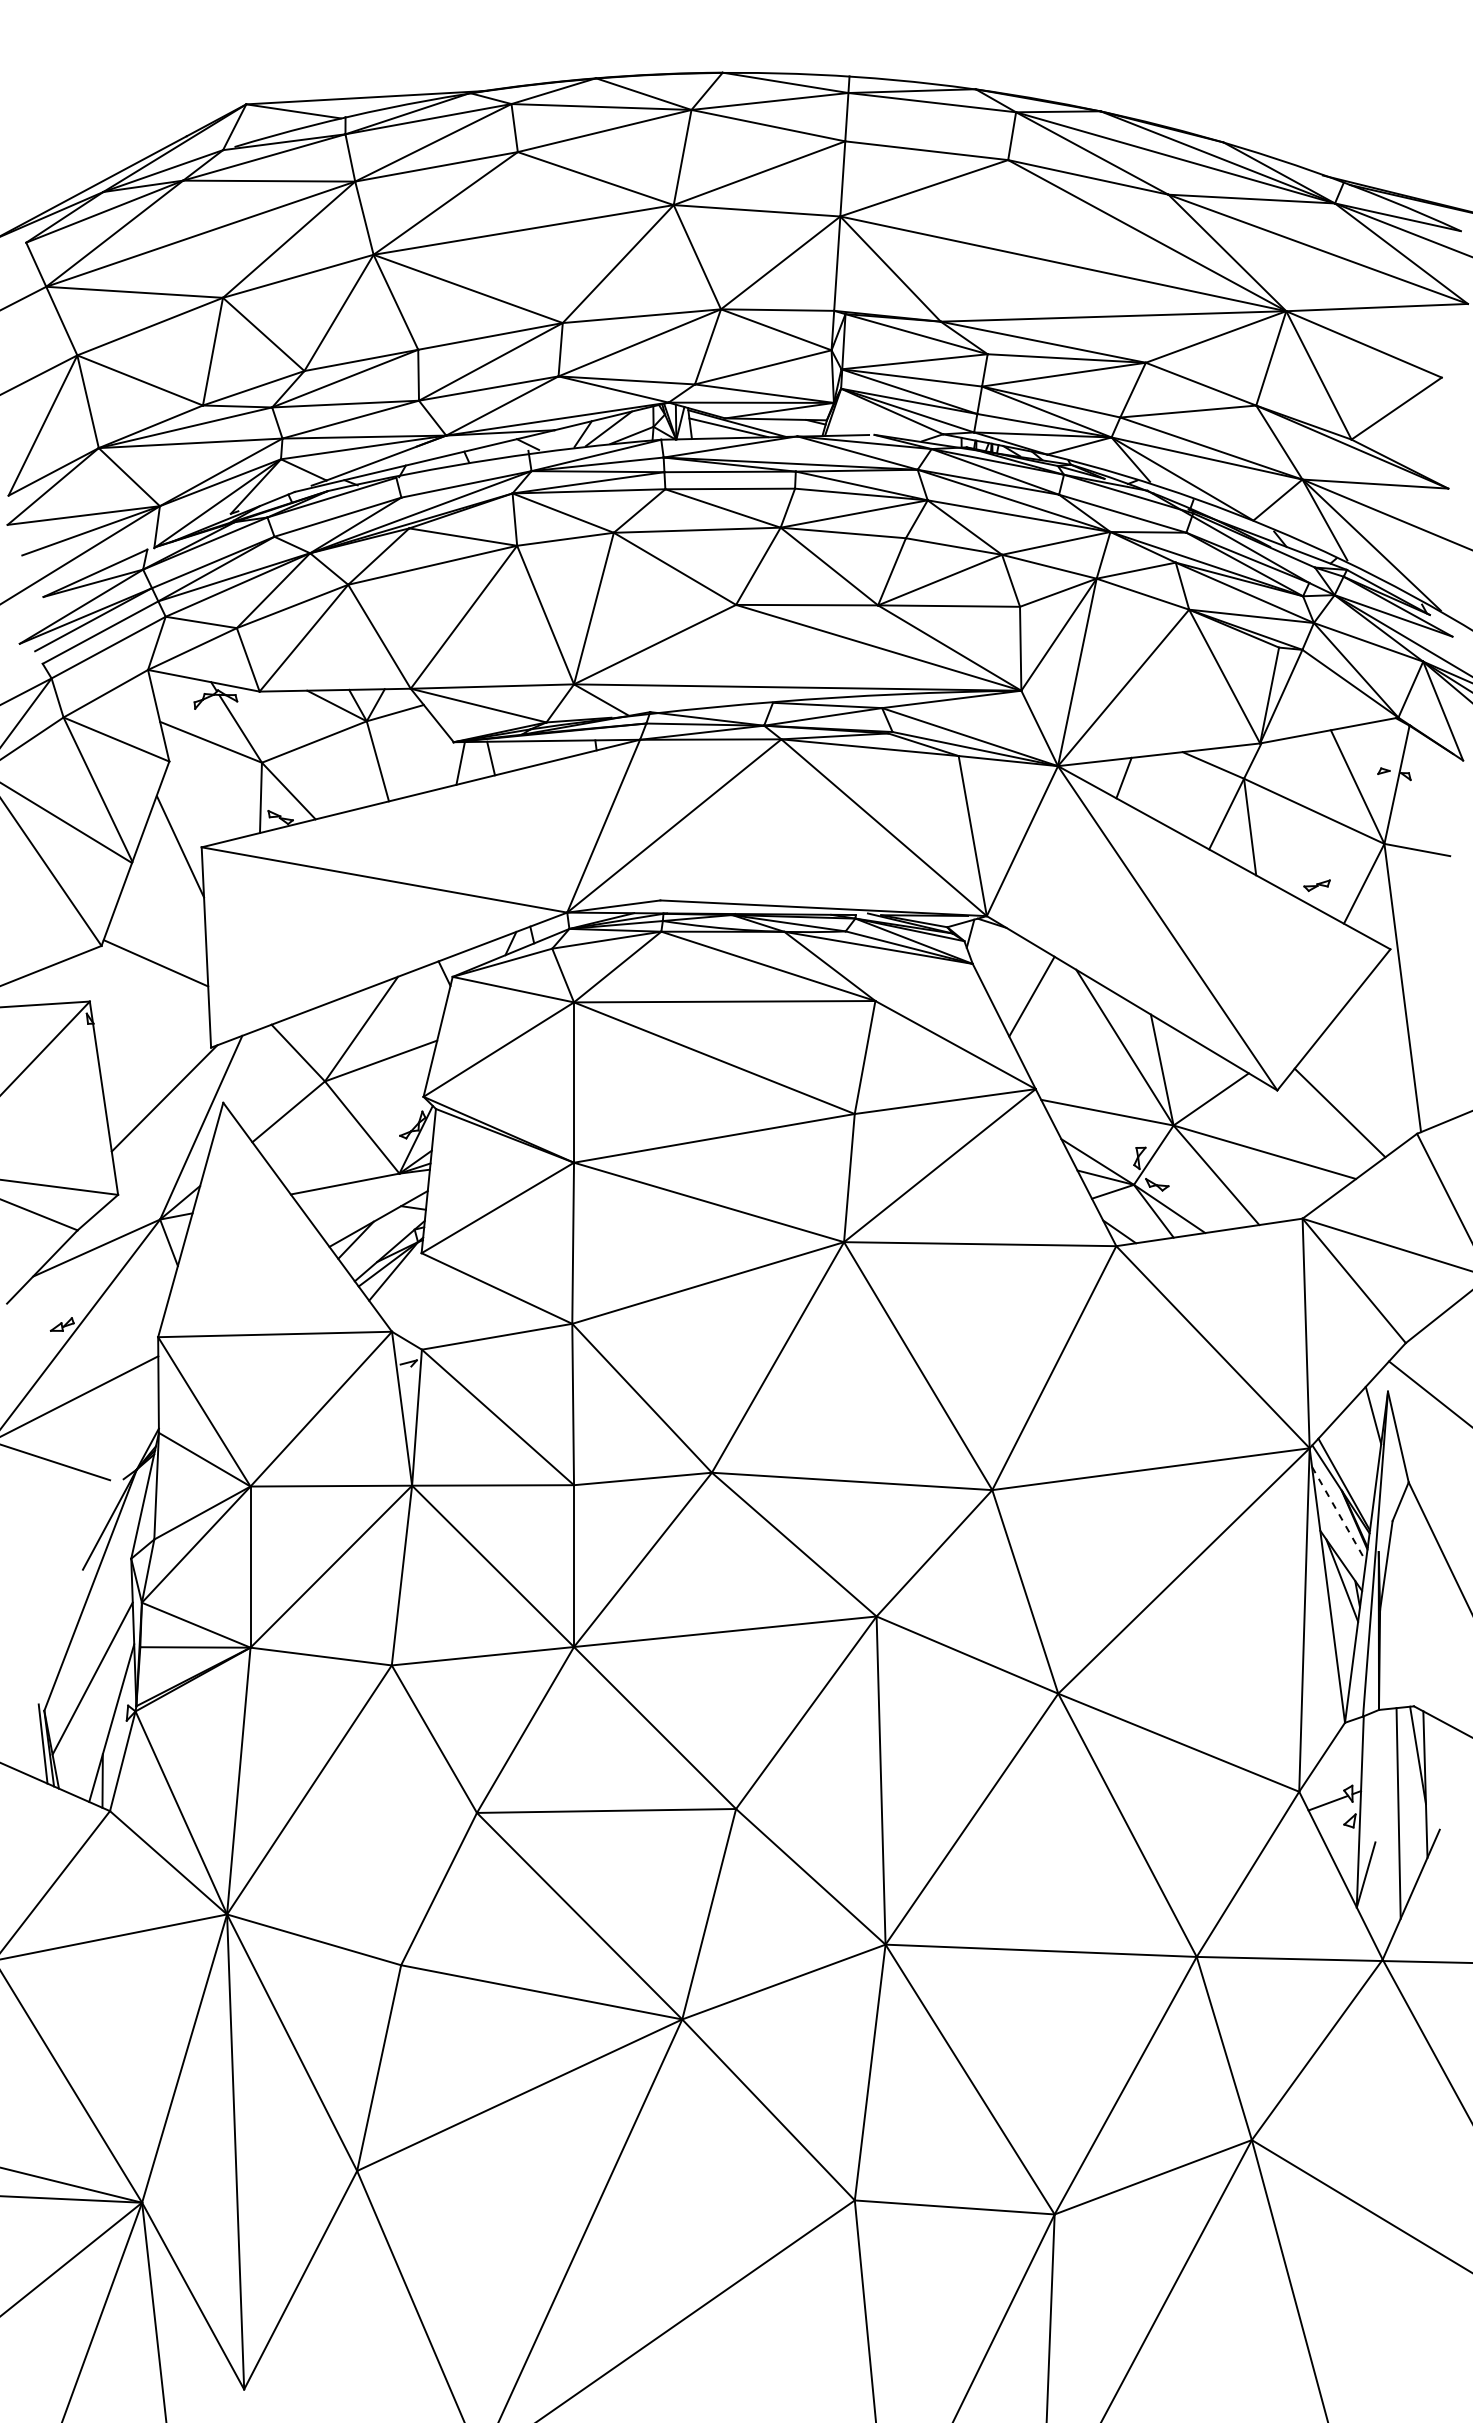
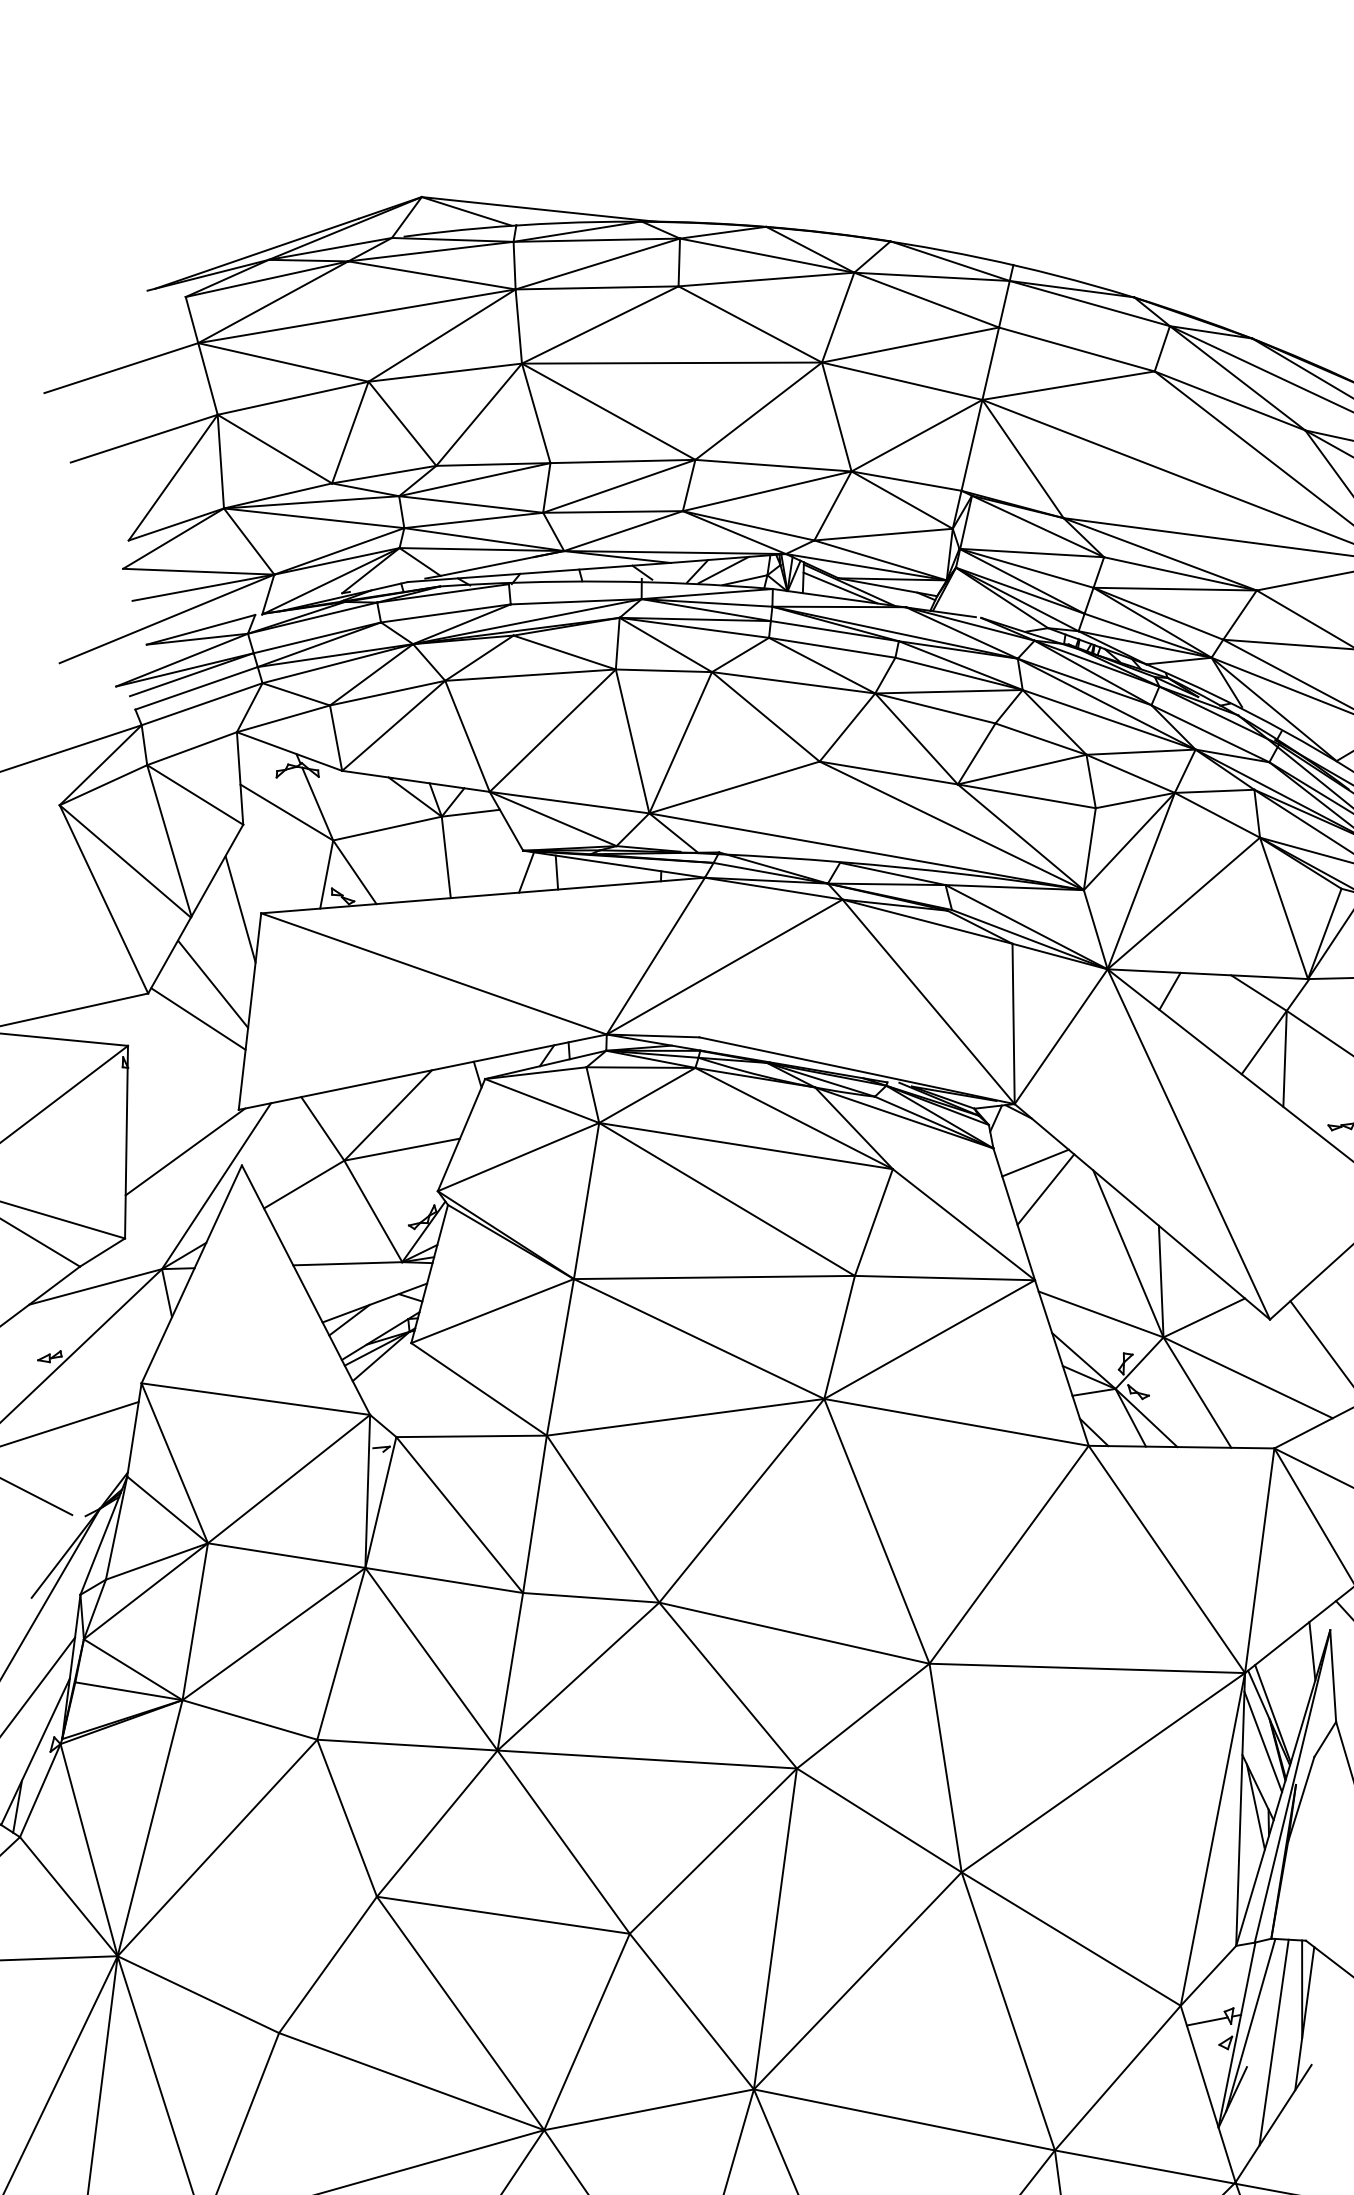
line: (165, 926) -> (213, 984), added
line: (1017, 971) -> (1035, 1162), added
line: (1339, 1514) -> (1263, 1742), dashed -> solid
line: (1372, 1799) -> (1250, 2024), added

